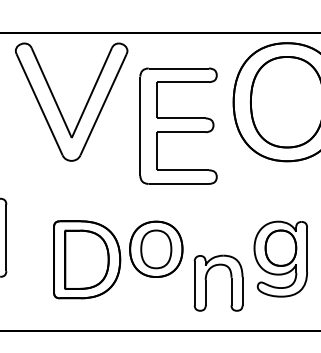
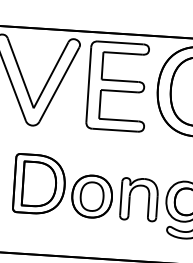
part: (178, 125) -> (117, 86), moved
part: (87, 259) -> (39, 184), moved
part: (206, 282) -> (130, 198), moved

